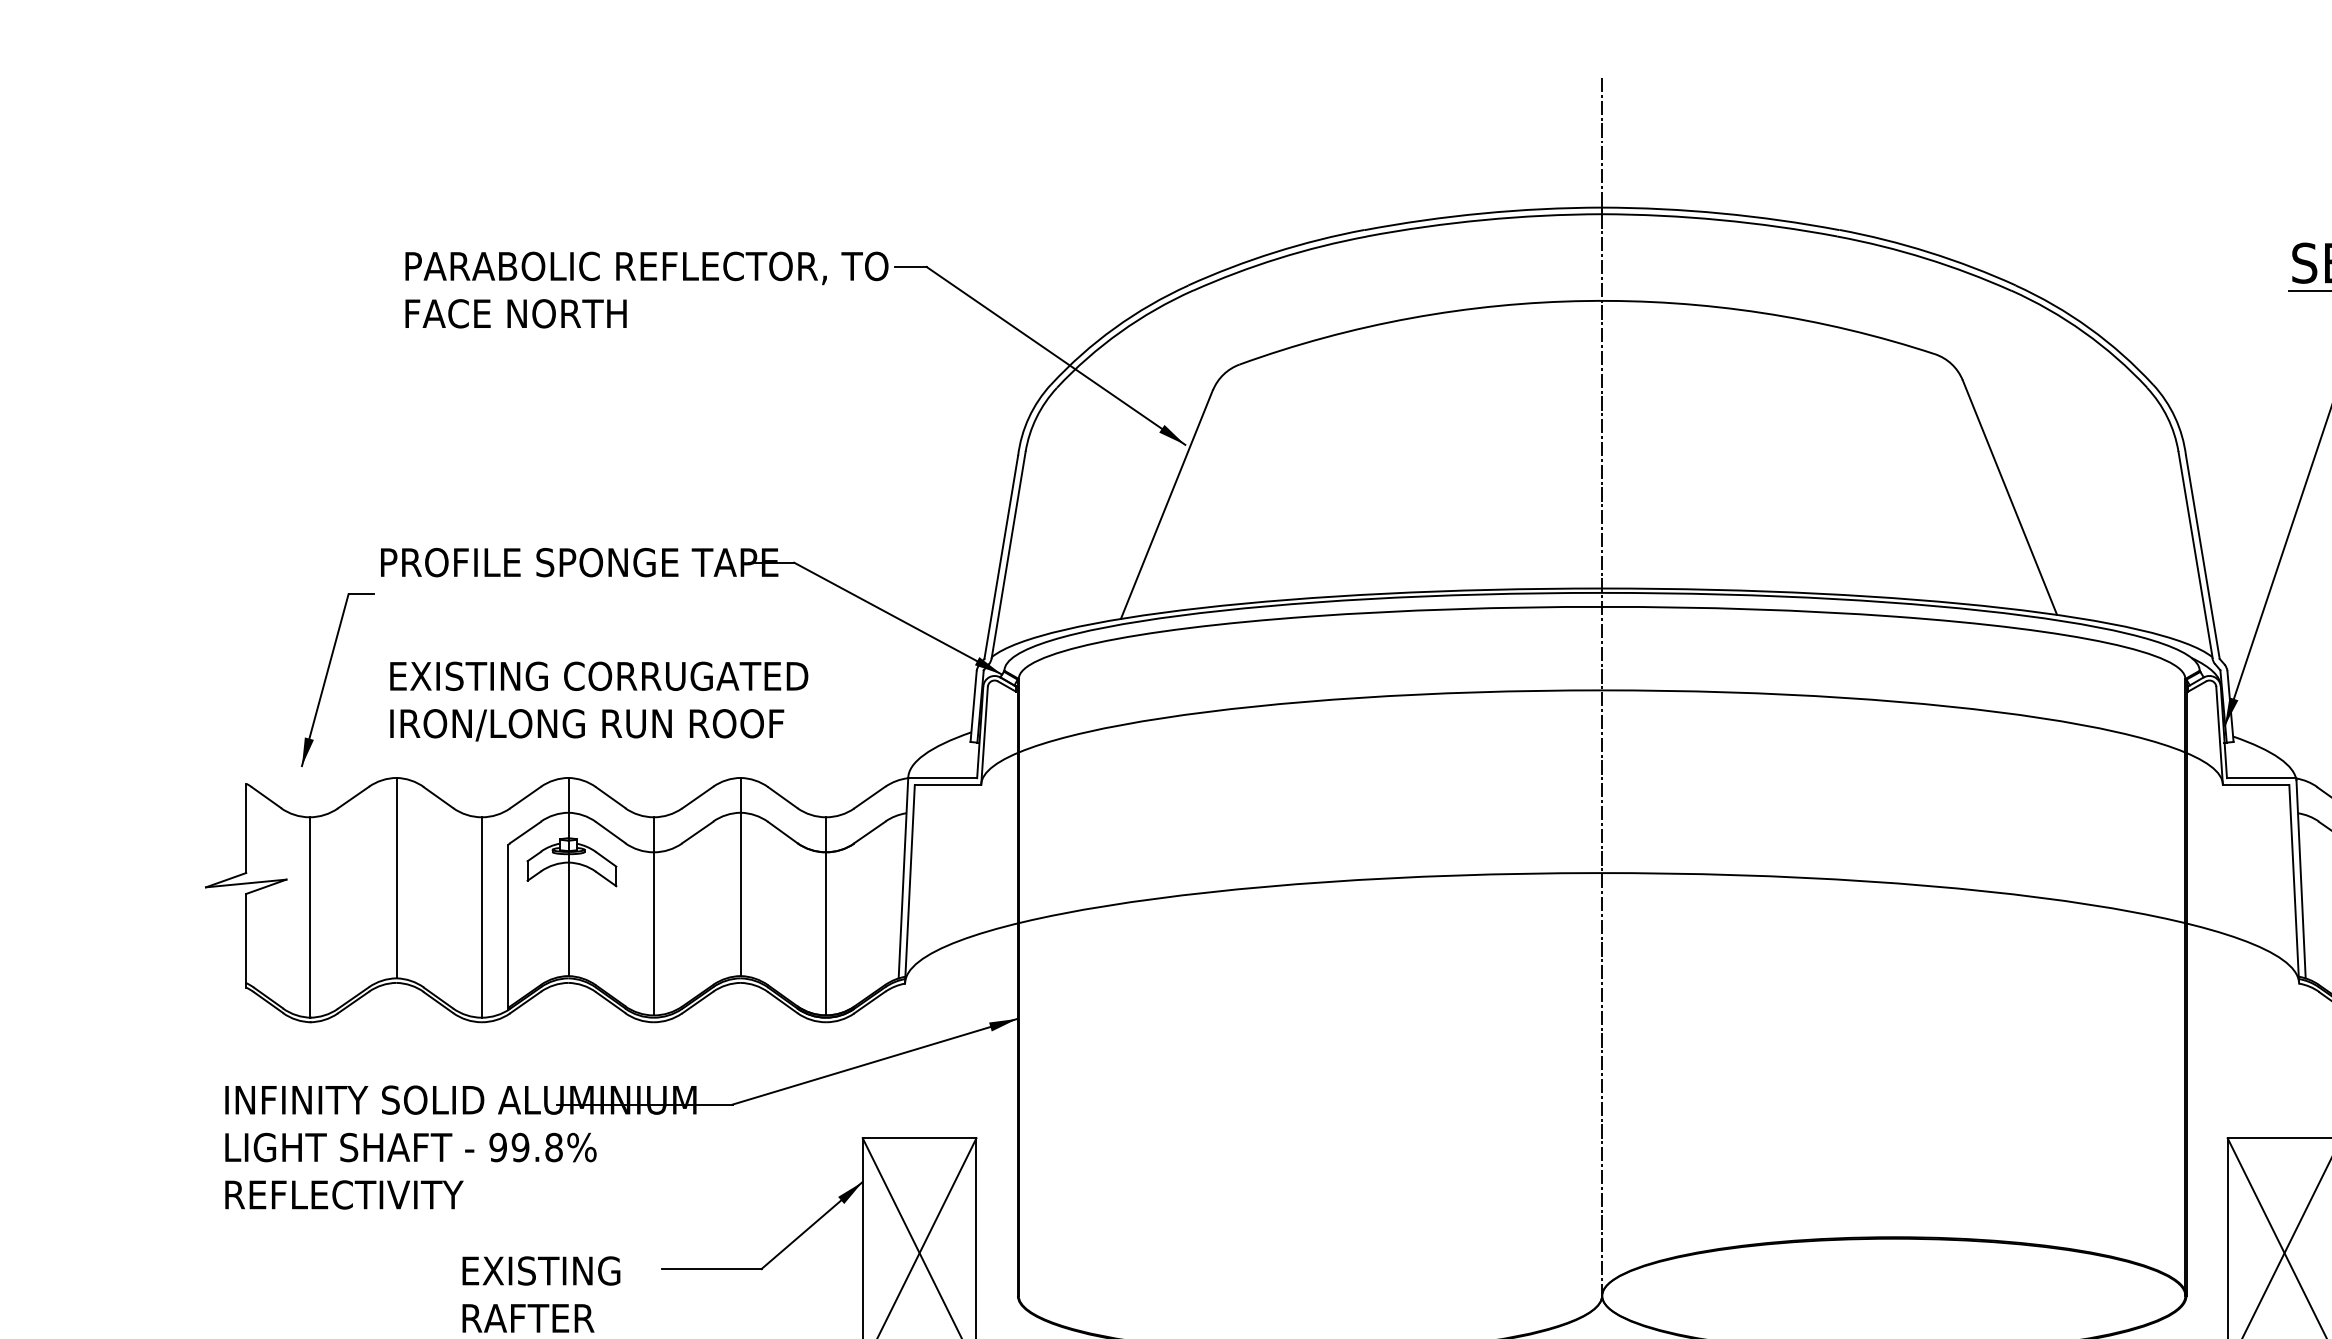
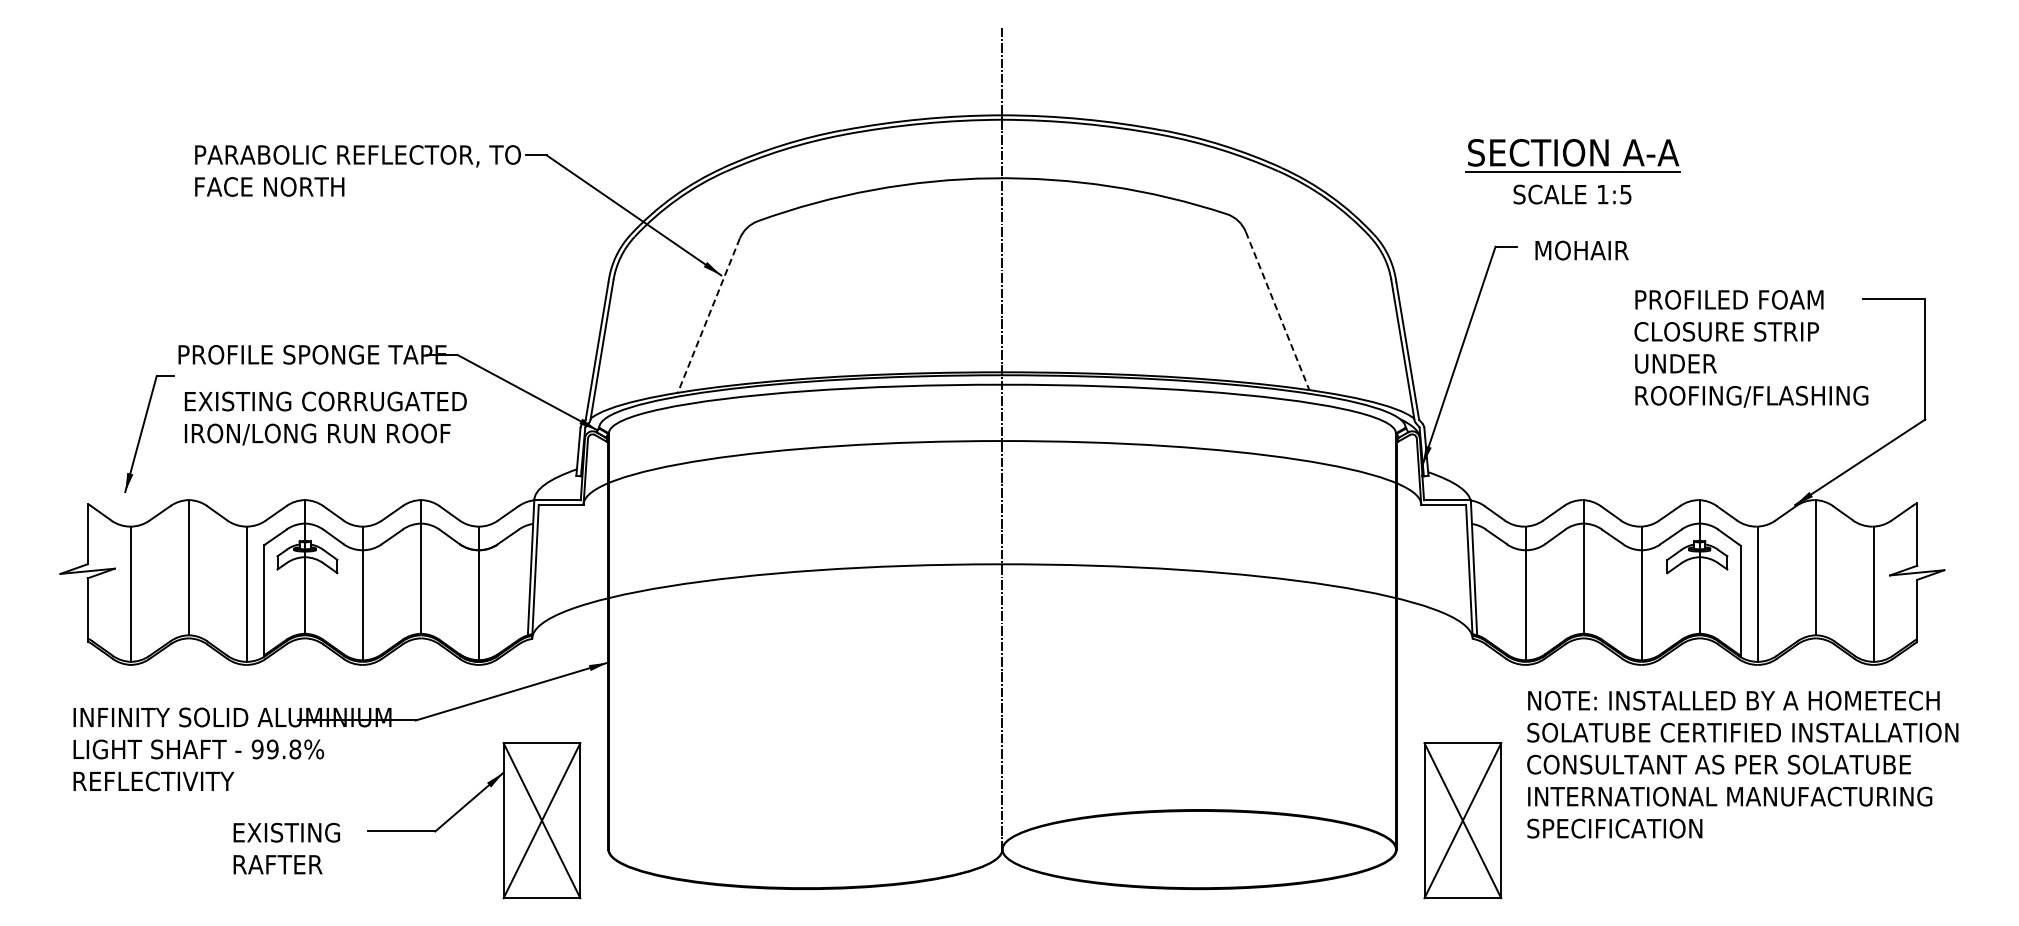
line: (2009, 498) -> (1277, 311), solid -> dashed
line: (1166, 505) -> (708, 316), solid -> dashed
text: (598, 701) -> (325, 418), moved

